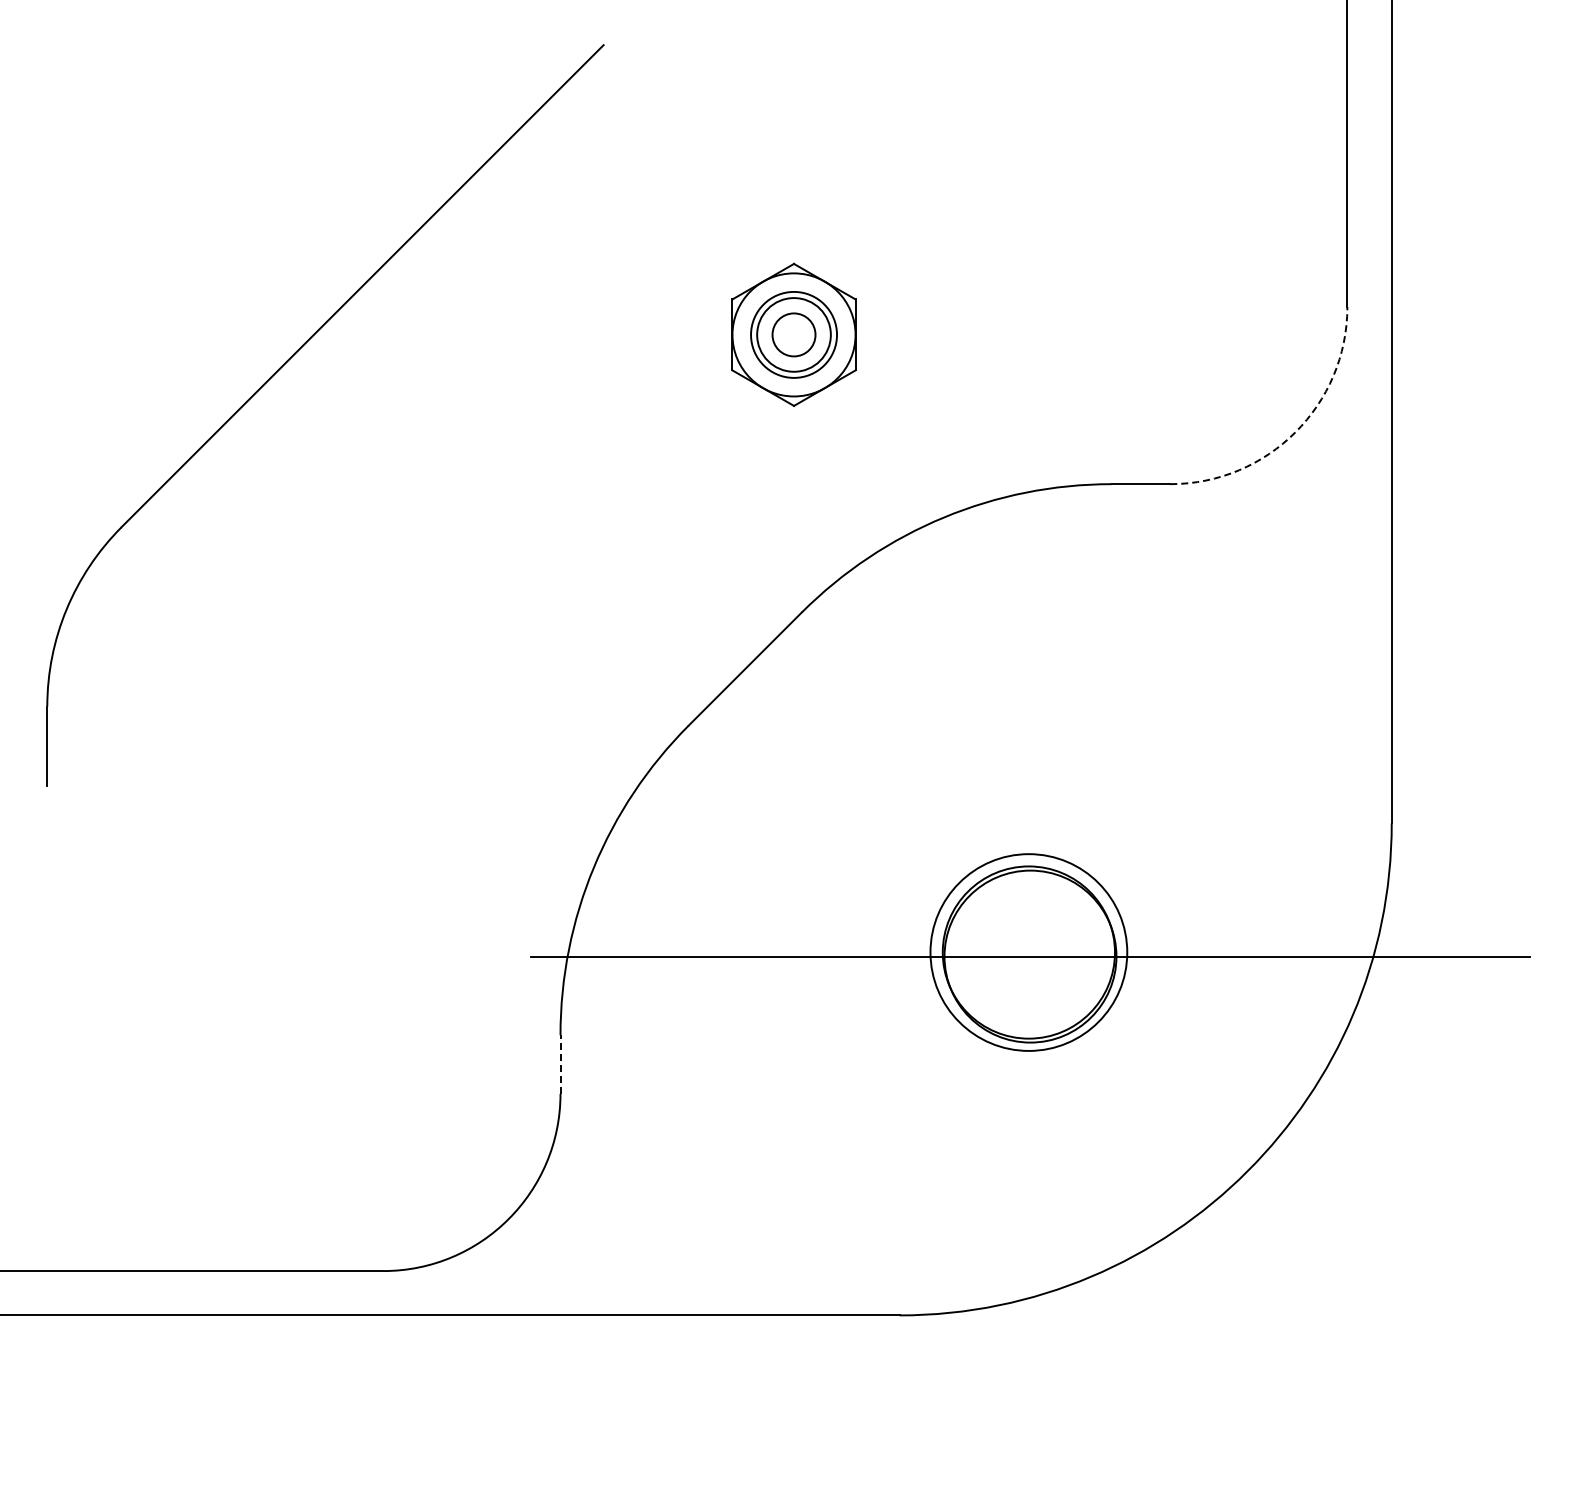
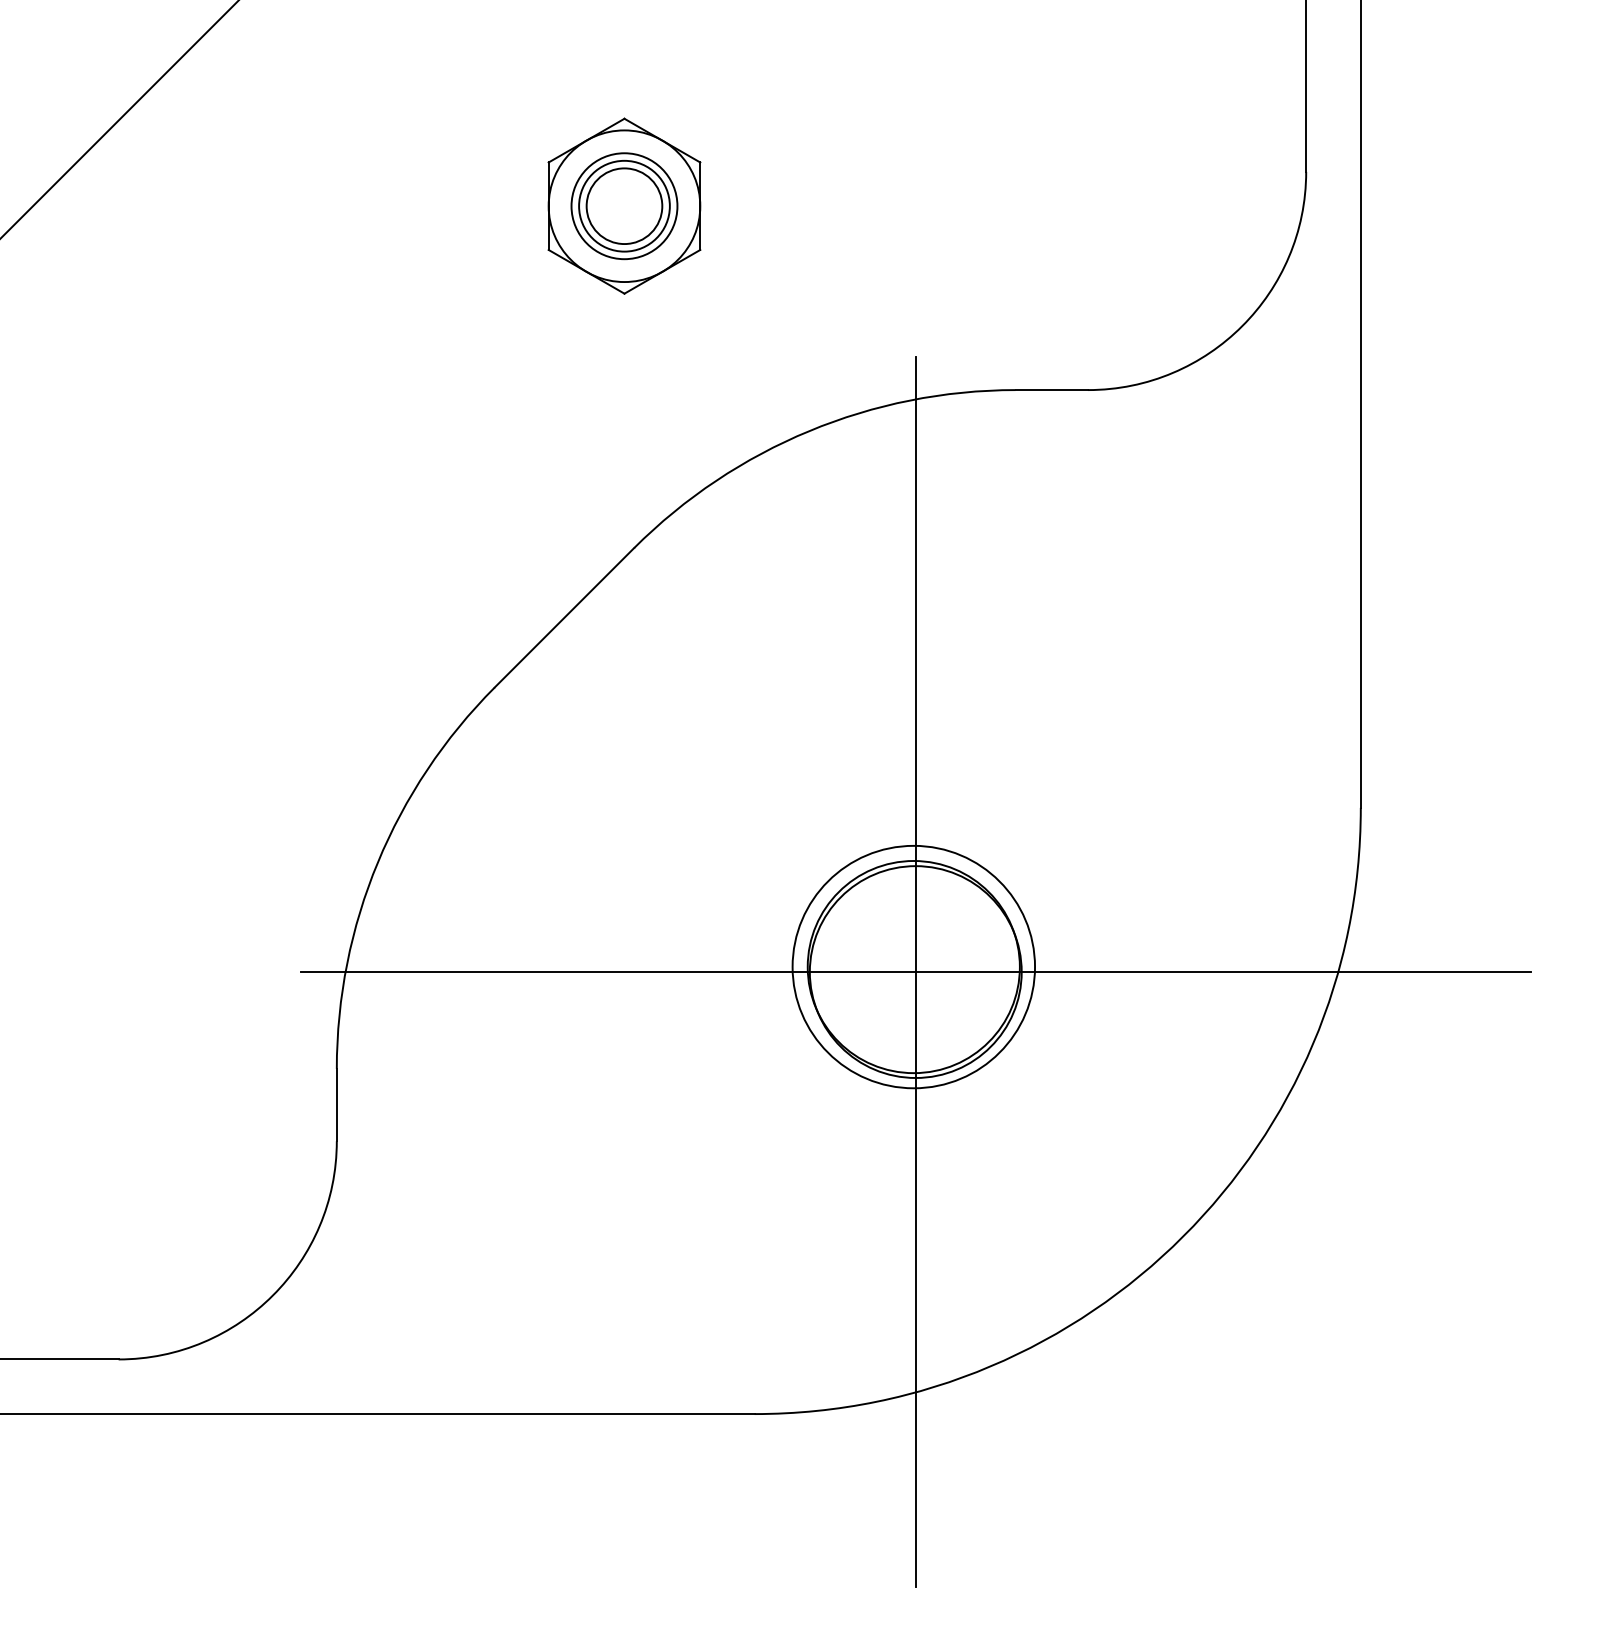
circle: (793, 334) -> (623, 205), size x1.43
arc: (1295, 432) -> (1242, 326), dashed -> solid
line: (1030, 956) -> (915, 971), added
line: (560, 1064) -> (336, 1104), dashed -> solid

